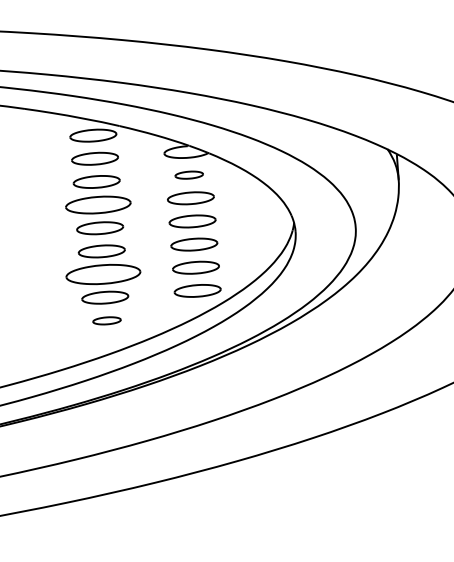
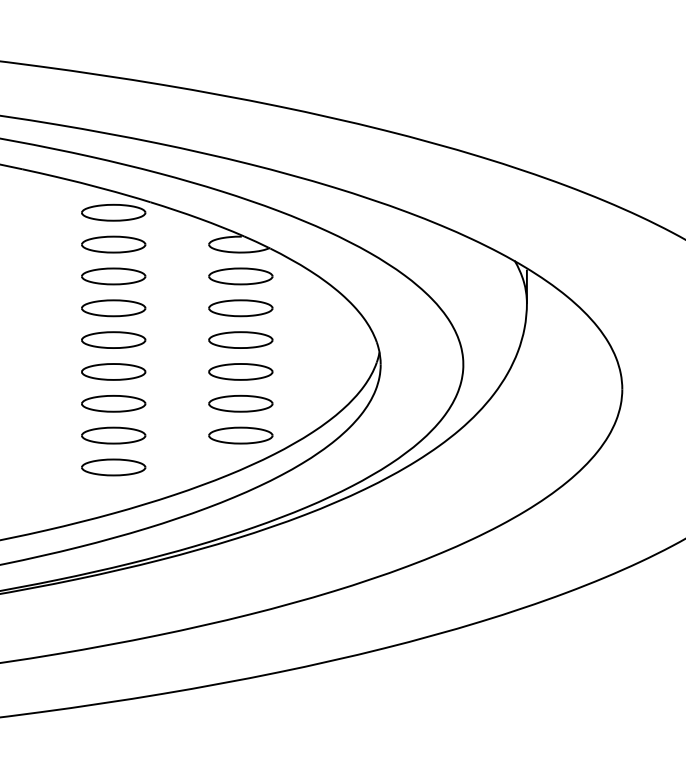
part: (188, 175) -> (240, 276), size x1.67
part: (98, 205) -> (113, 308), size x0.71
part: (103, 274) -> (113, 403), size x0.62
part: (106, 320) -> (113, 467), size x1.67

